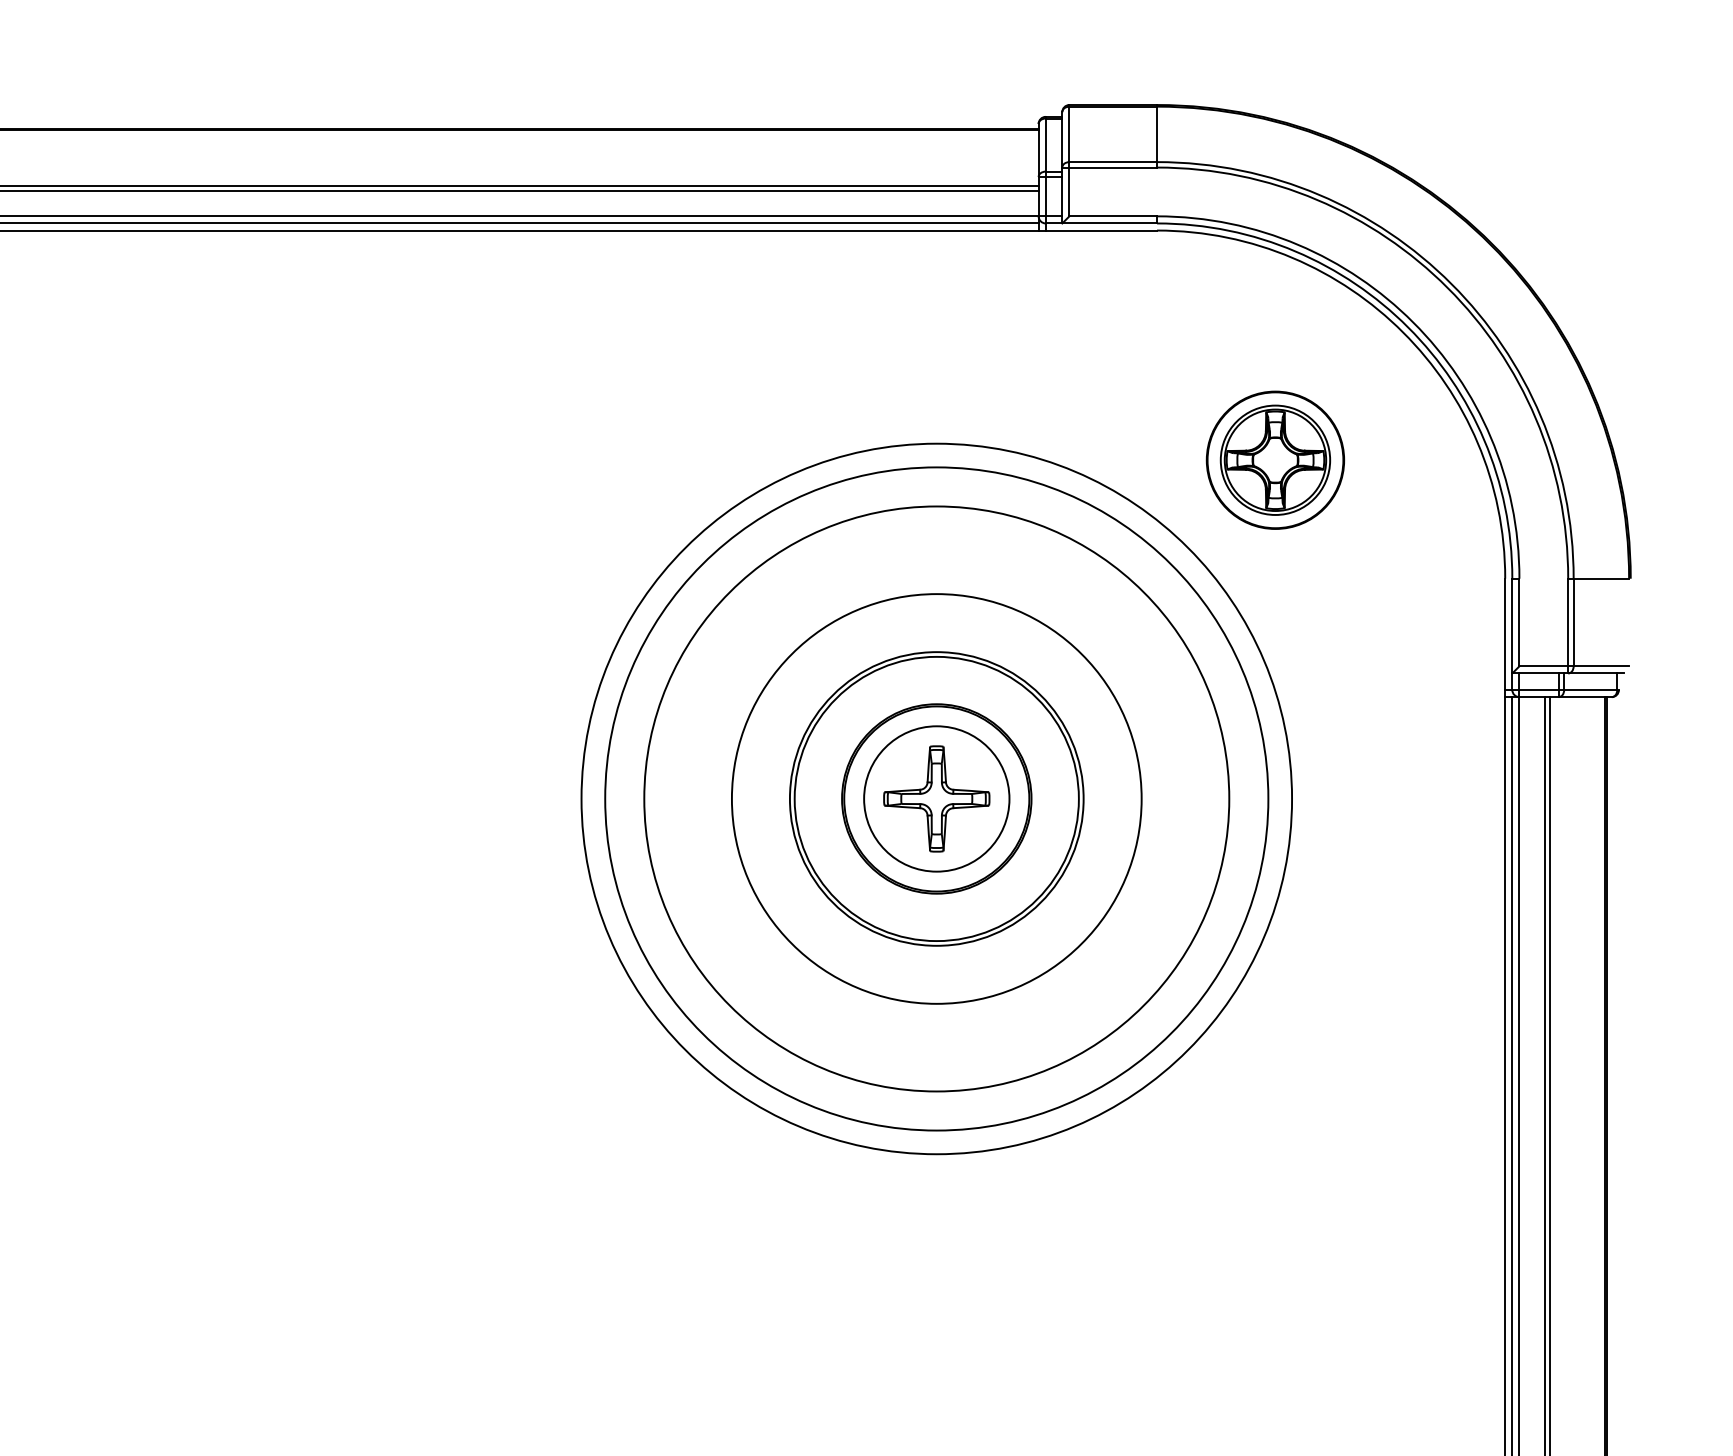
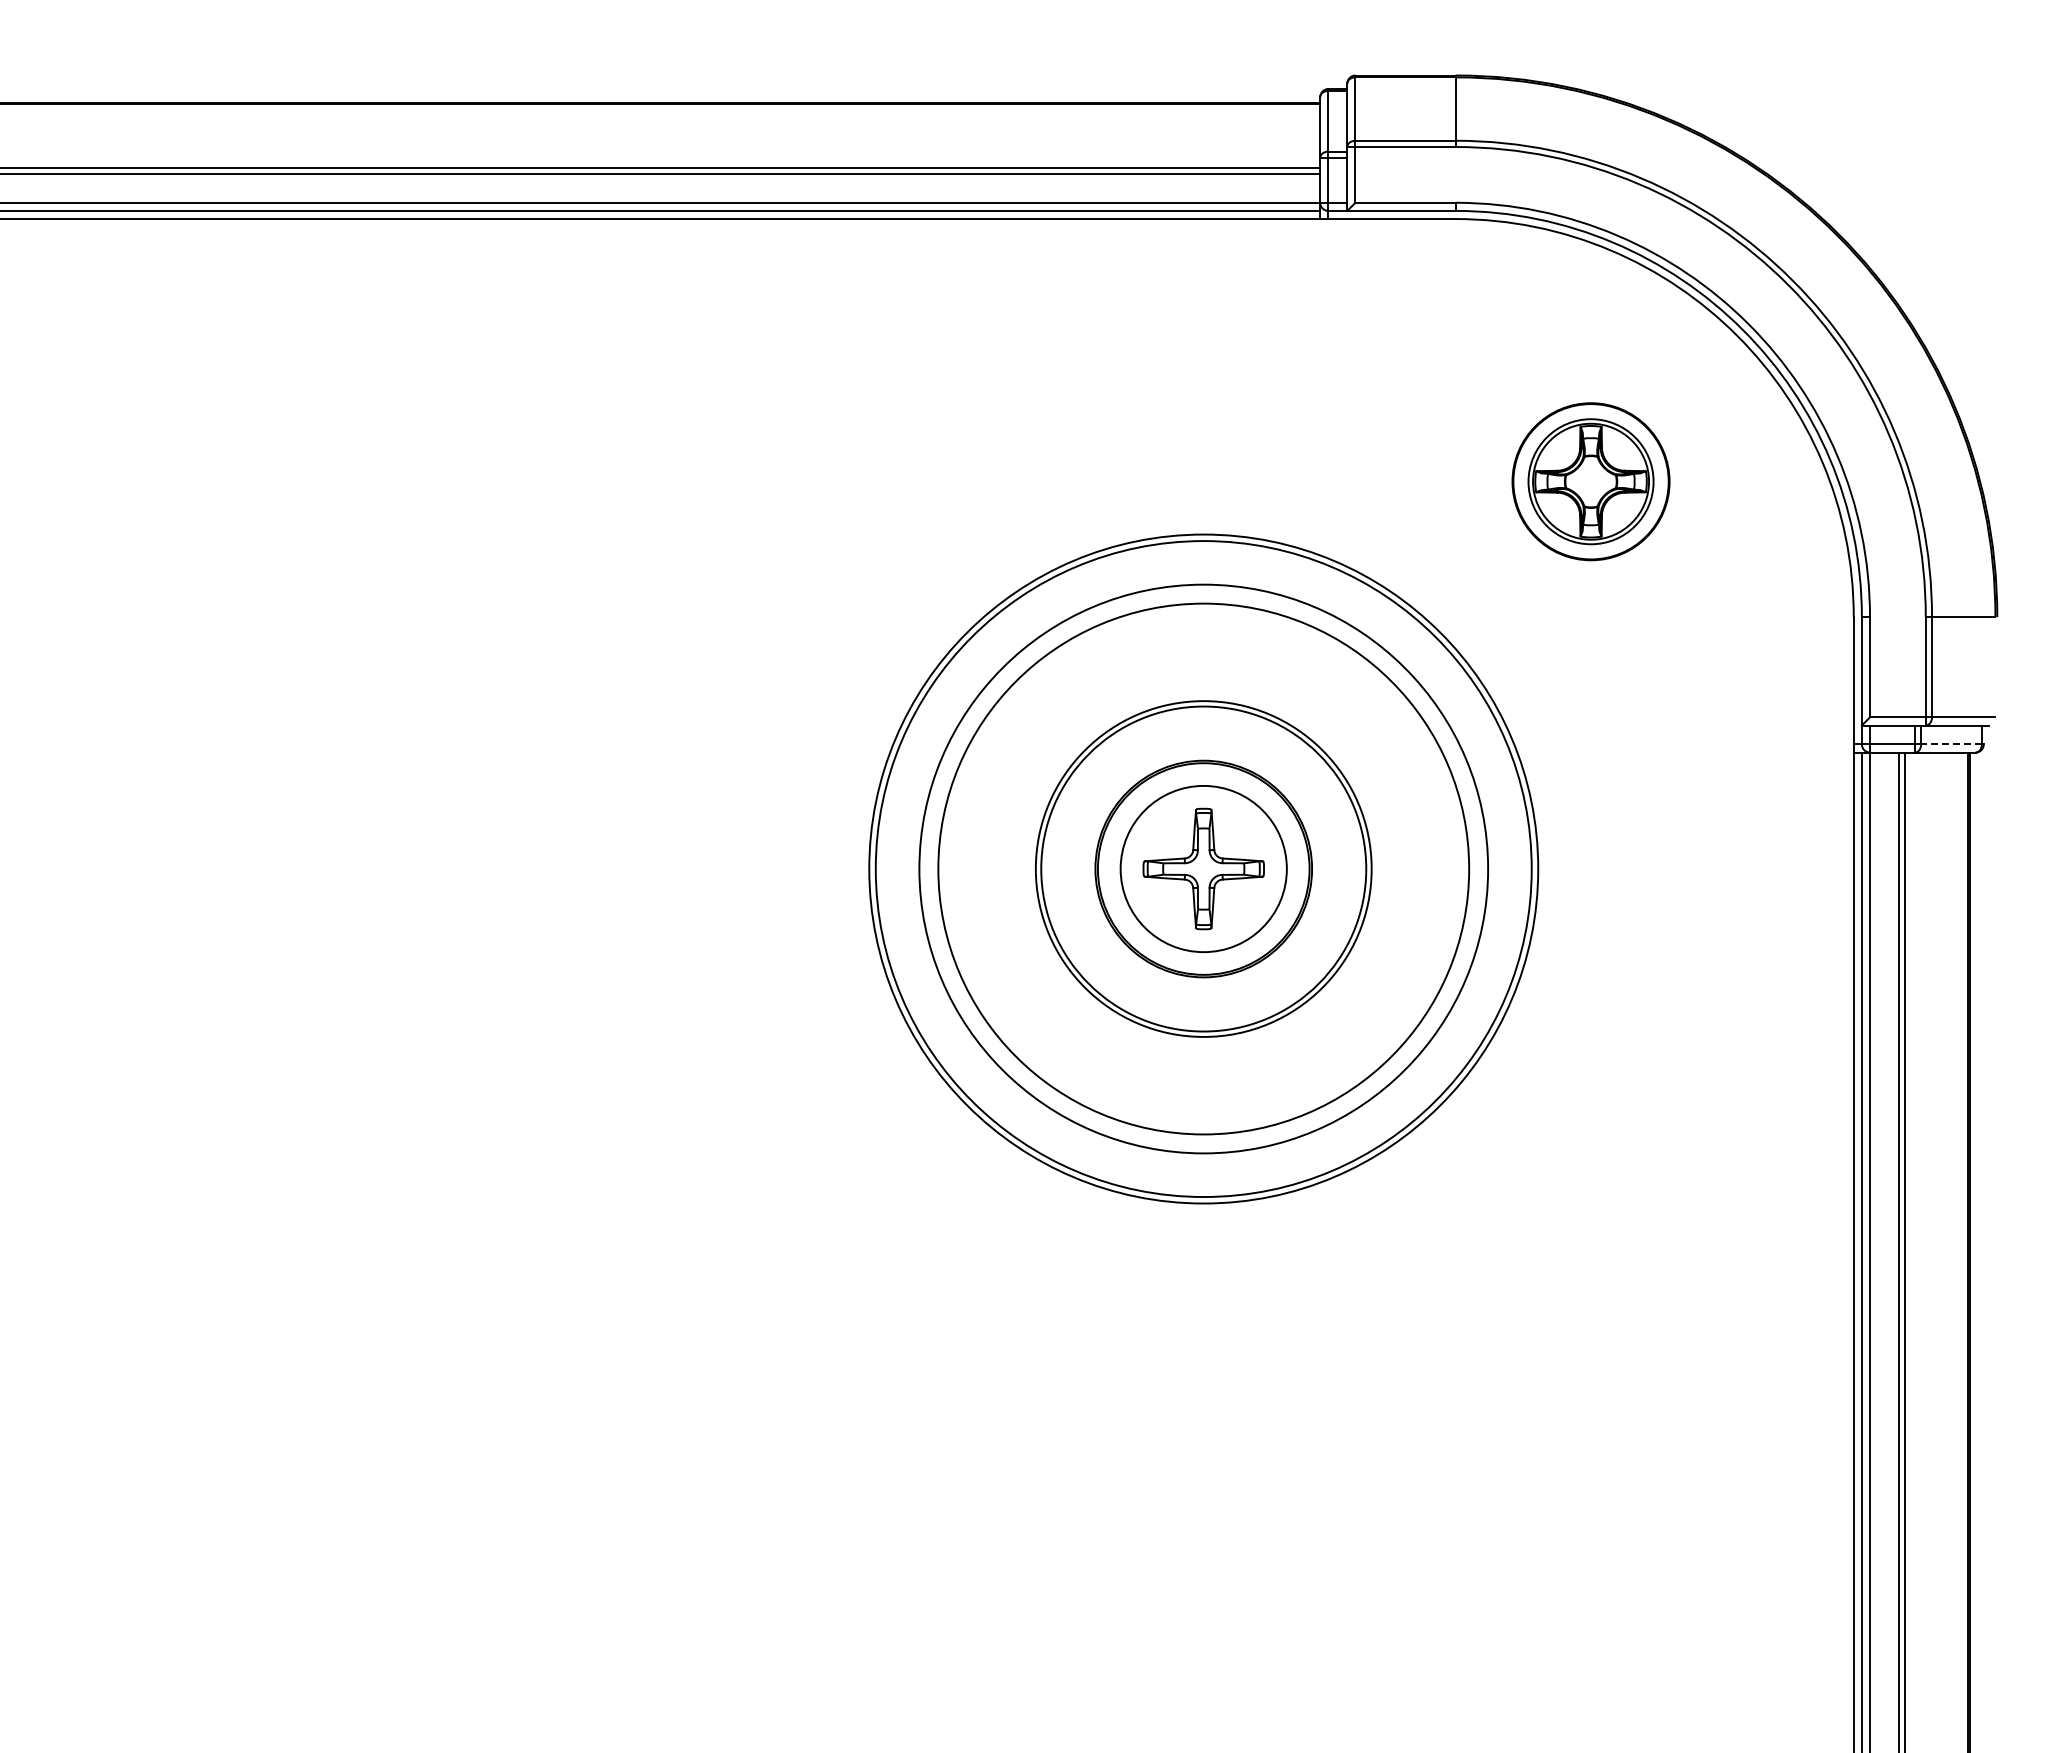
line: (1590, 690) -> (1951, 744), solid -> dashed
circle: (936, 798) -> (1203, 868), size x0.7
circle: (936, 798) -> (1203, 868), size x0.7
circle: (936, 798) -> (1203, 868), size x1.4

